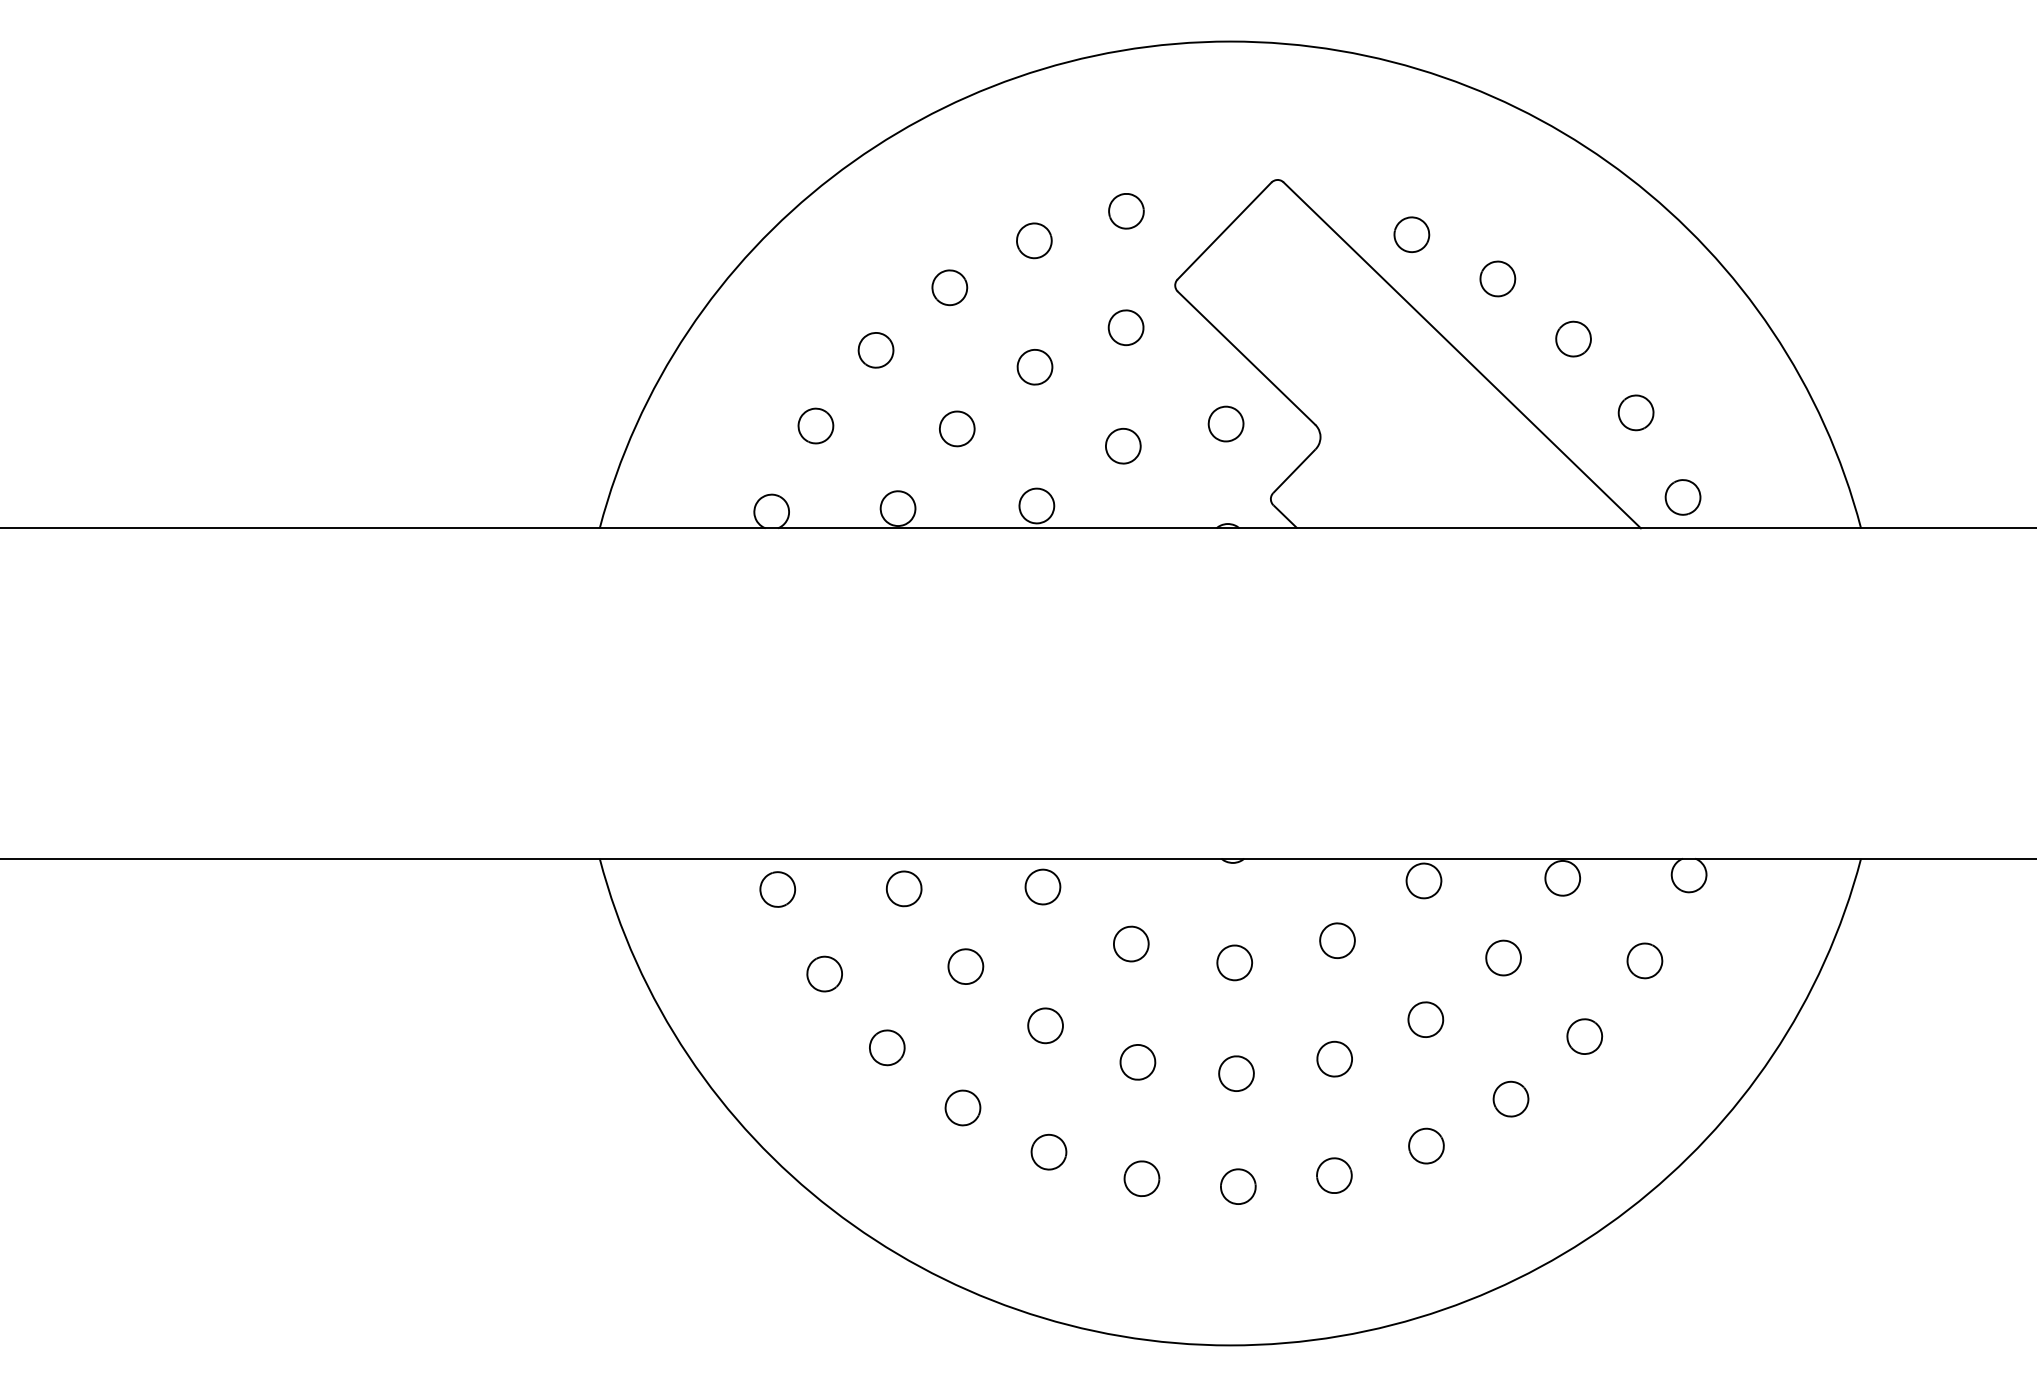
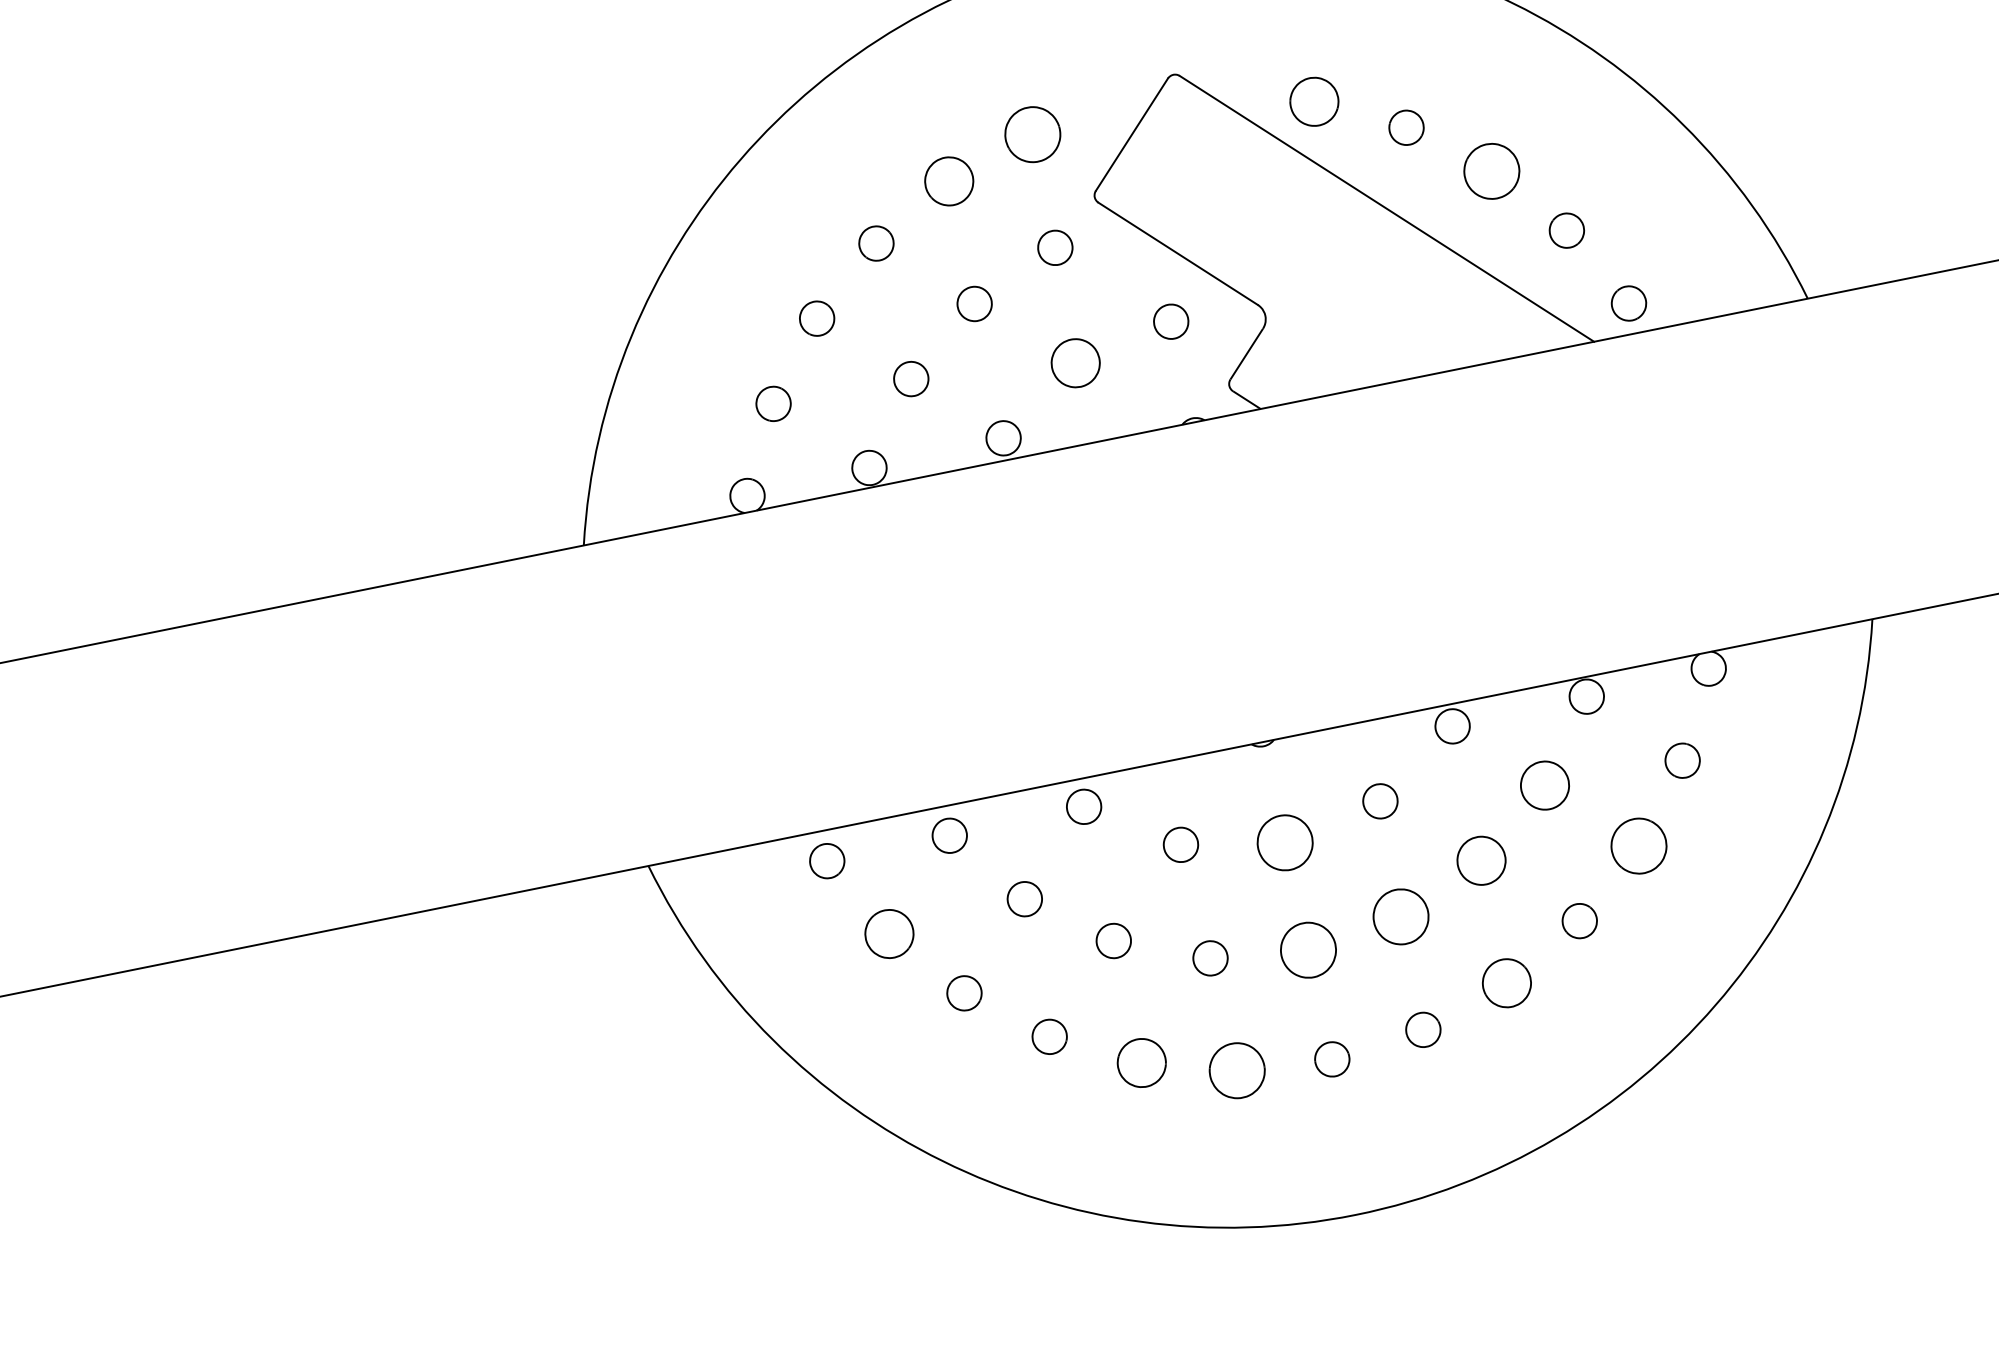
part: (1126, 211) -> (1032, 134), size x1.6
part: (1411, 234) -> (1314, 101), size x1.4
part: (1034, 240) -> (949, 181), size x1.4
part: (1573, 338) -> (1491, 170), size x1.6
part: (1123, 446) -> (1076, 363), size x1.4
part: (1503, 957) -> (1544, 785), size x1.4
part: (1234, 962) -> (1284, 842), size x1.6
part: (824, 973) -> (889, 933), size x1.4
part: (1425, 1019) -> (1481, 860), size x1.4
part: (1584, 1036) -> (1638, 845), size x1.6
part: (1334, 1058) -> (1400, 916), size x1.6
part: (1236, 1073) -> (1308, 949), size x1.6
part: (1426, 1145) -> (1506, 982), size x1.4
part: (1048, 1151) -> (1141, 1062), size x1.4
part: (1141, 1178) -> (1236, 1070), size x1.6

